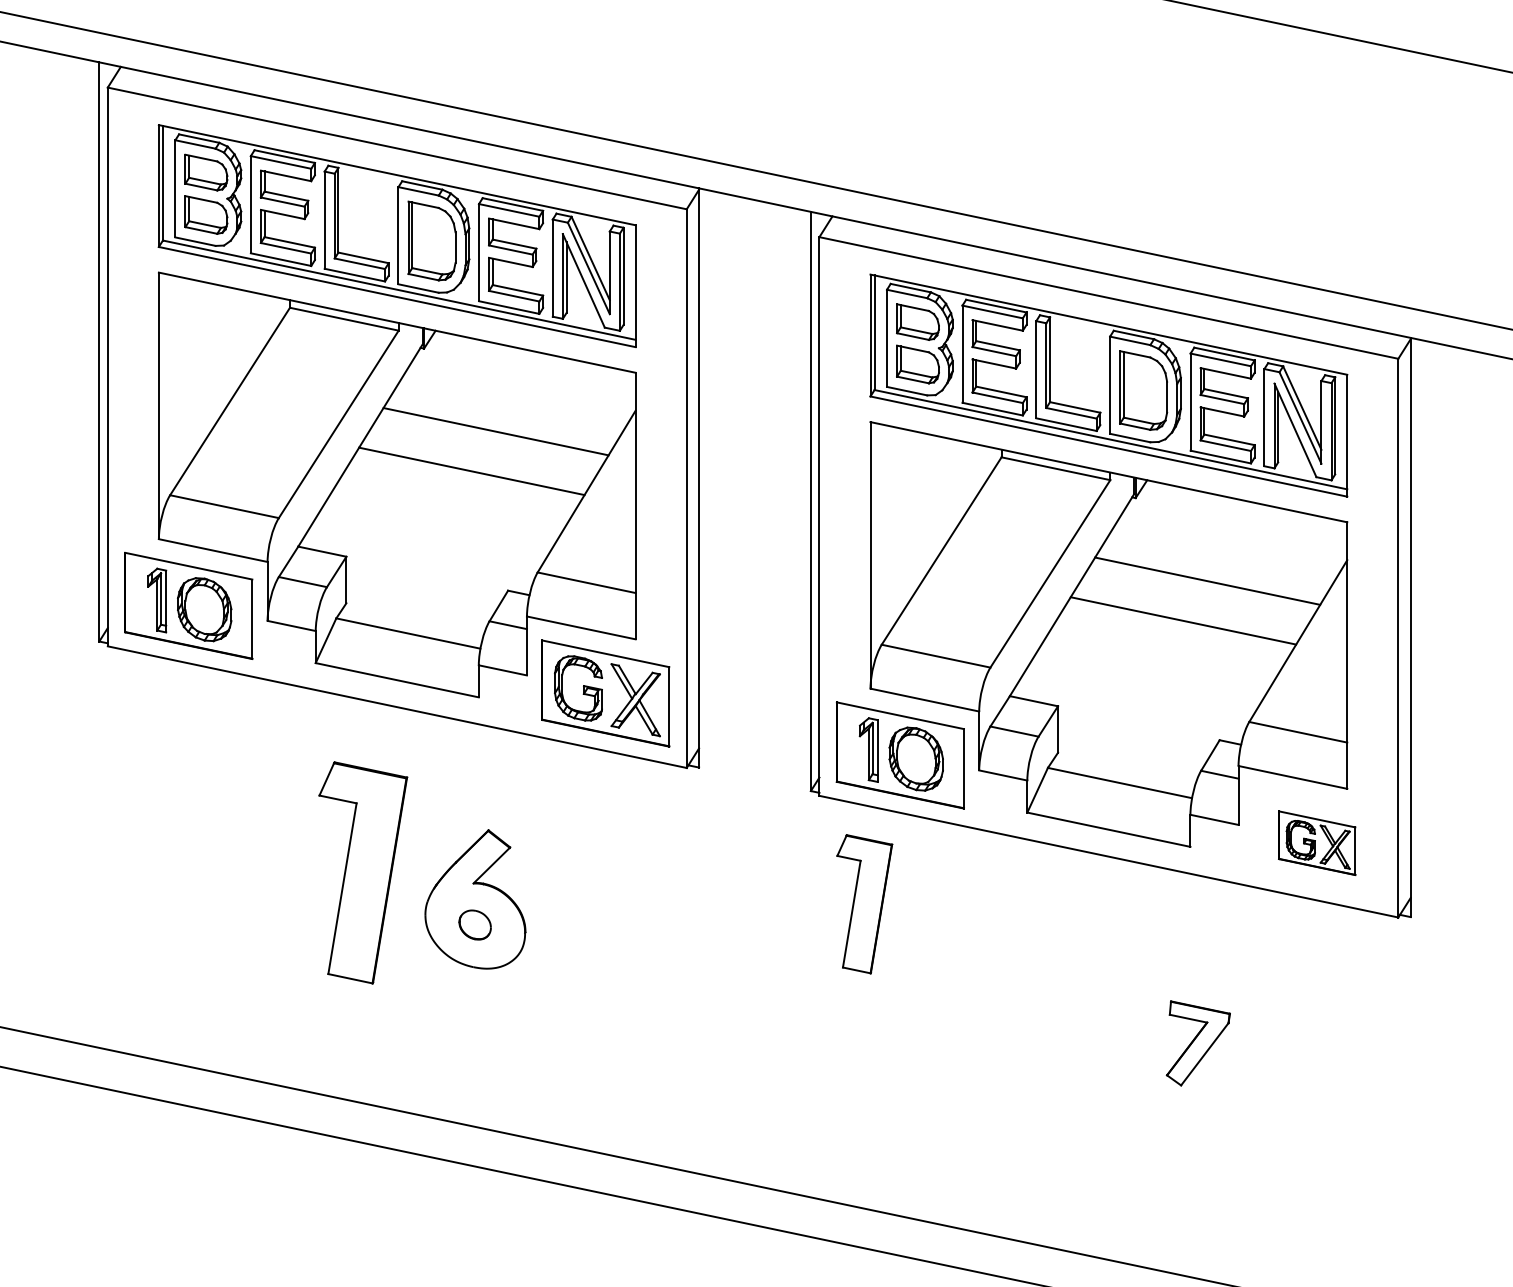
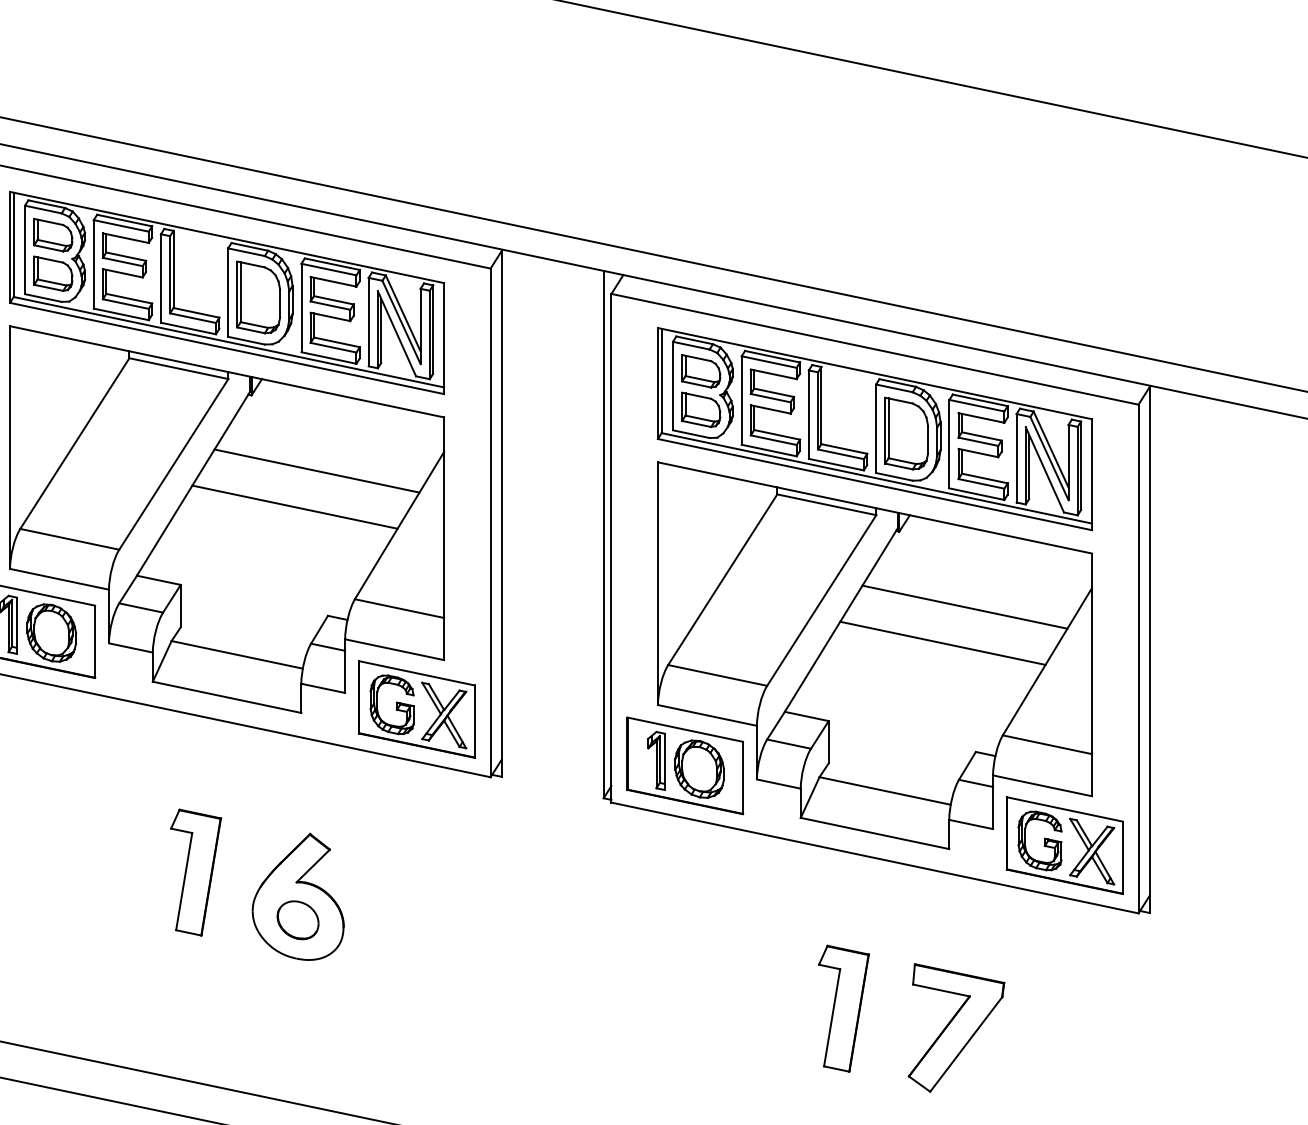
part: (1316, 843) -> (1064, 846), size x1.67
part: (362, 872) -> (195, 872), size x0.62
part: (864, 904) -> (843, 1008), moved
part: (474, 924) -> (297, 919), size x1.43
part: (1198, 1043) -> (956, 1028), size x1.67

